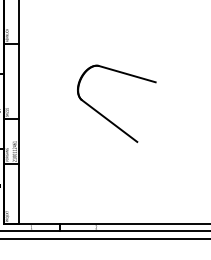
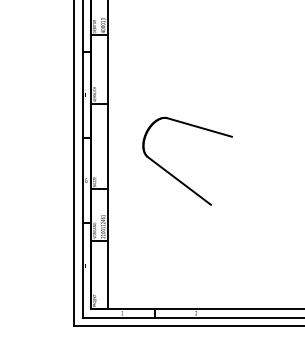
part: (106, 117) -> (175, 176), moved

